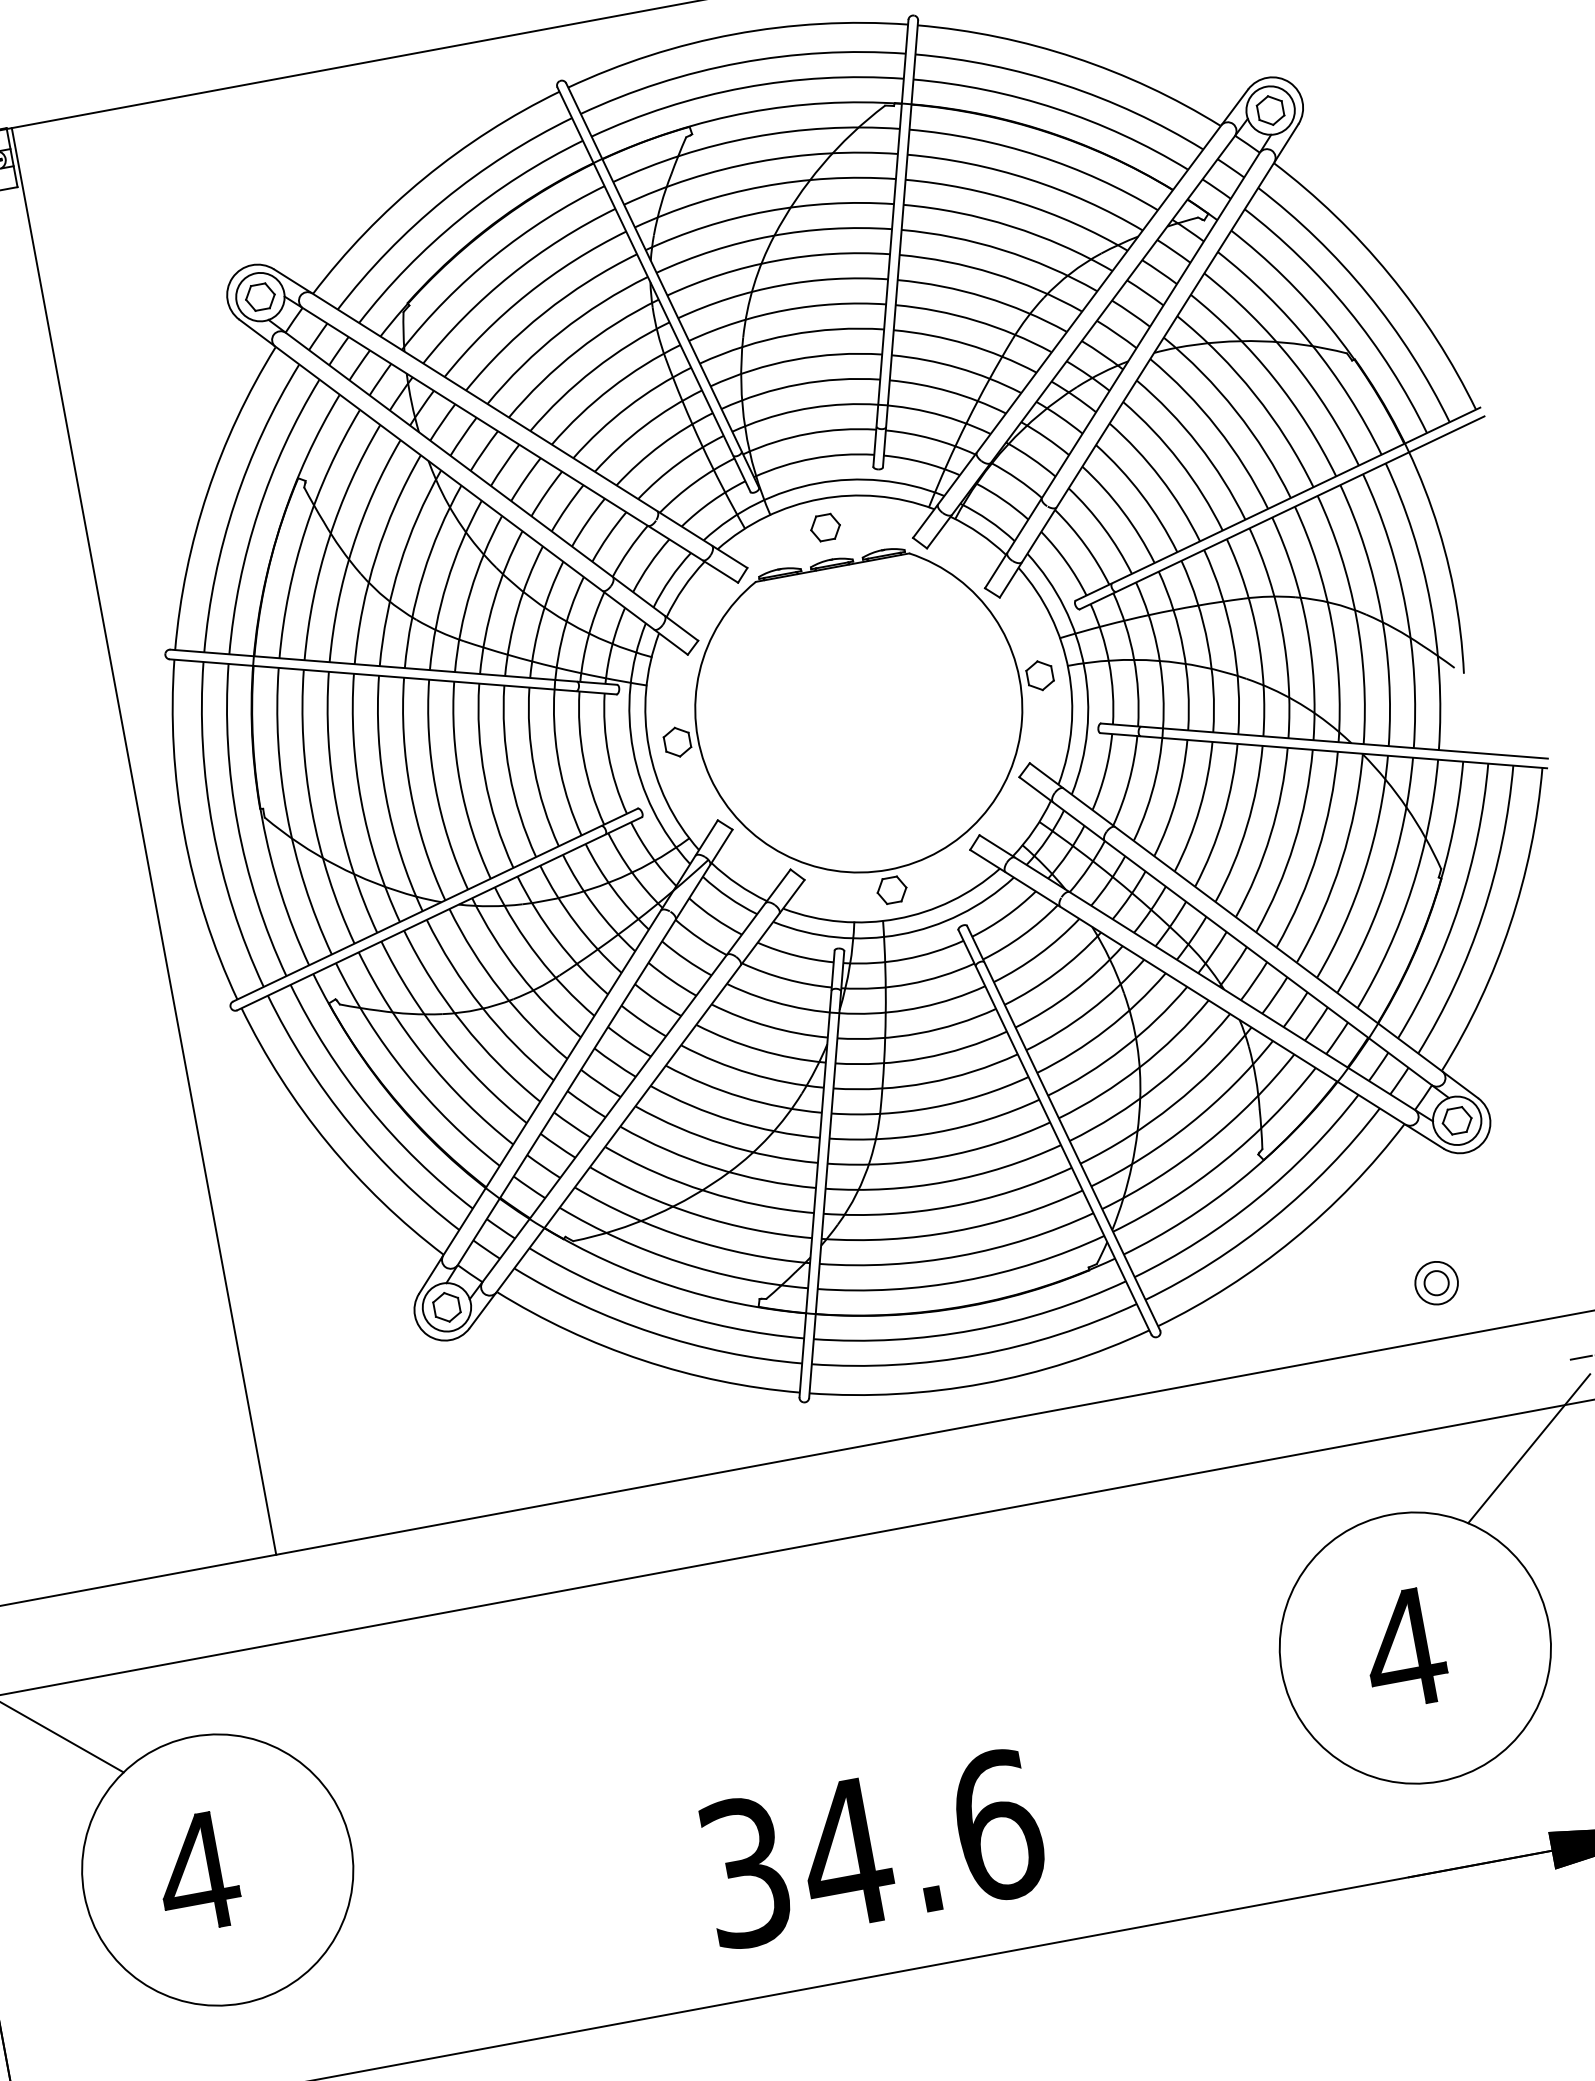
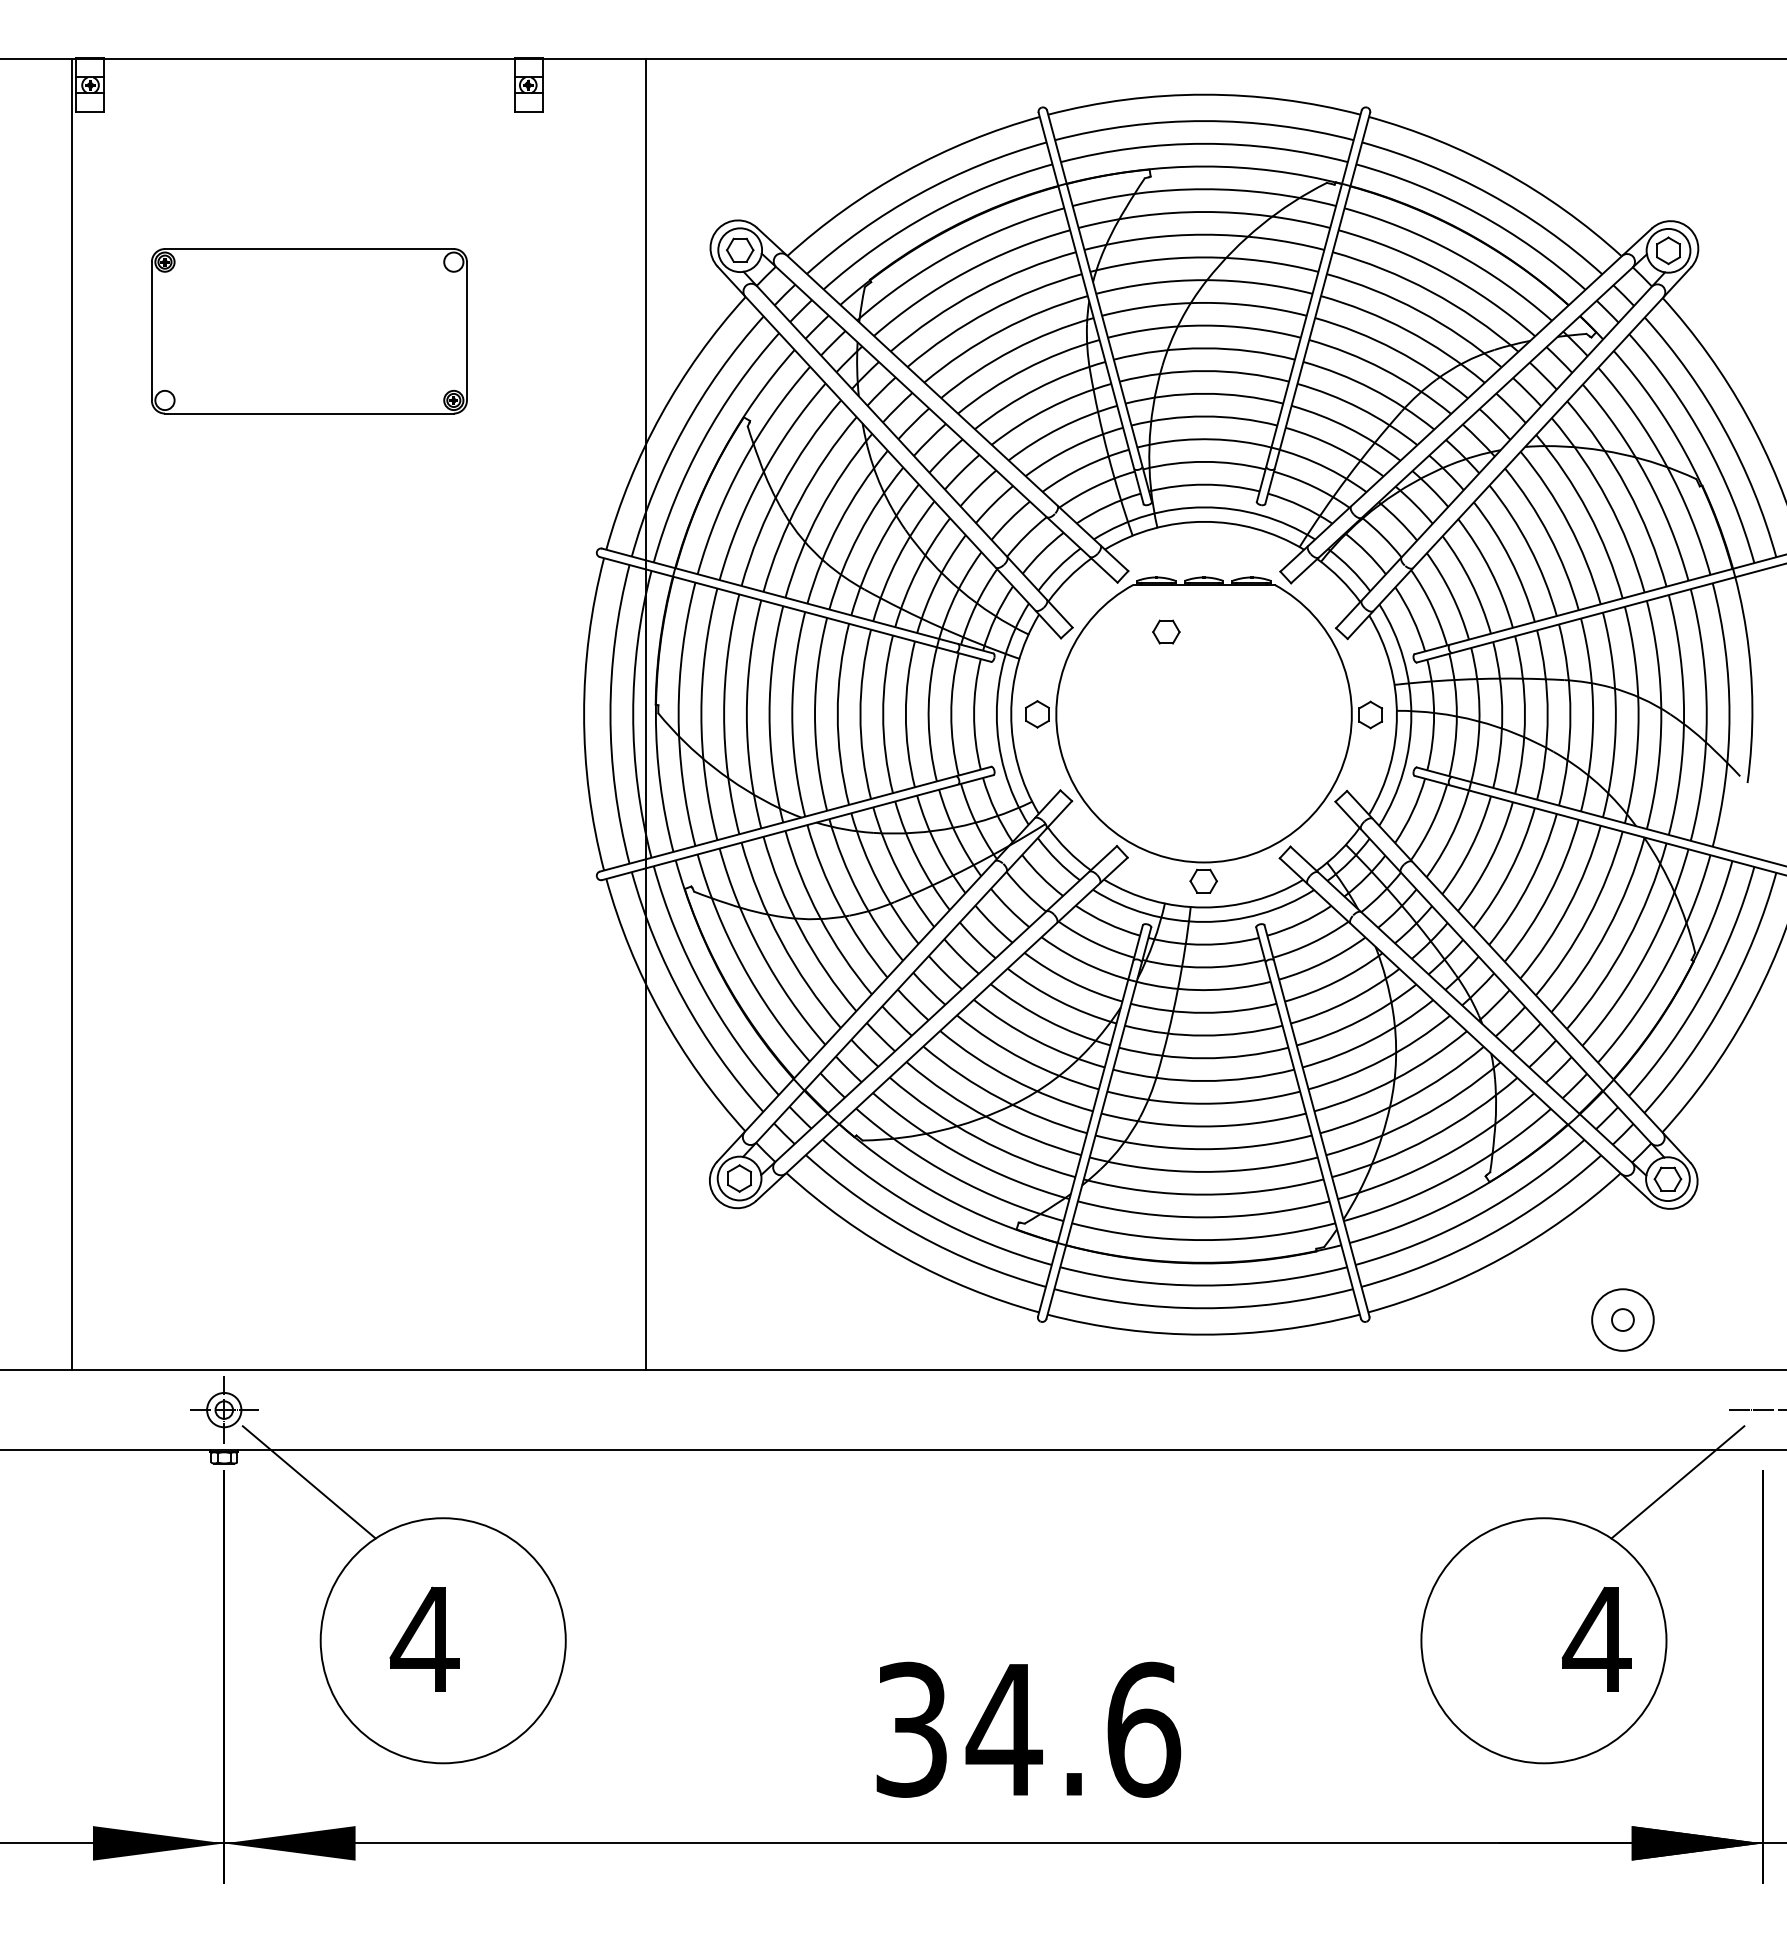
part: (825, 526) -> (1166, 631), moved
line: (144, 841) -> (646, 714), moved
circle: (1436, 1282) -> (1622, 1319), size x1.6
part: (1403, 1647) -> (1596, 1638), moved

